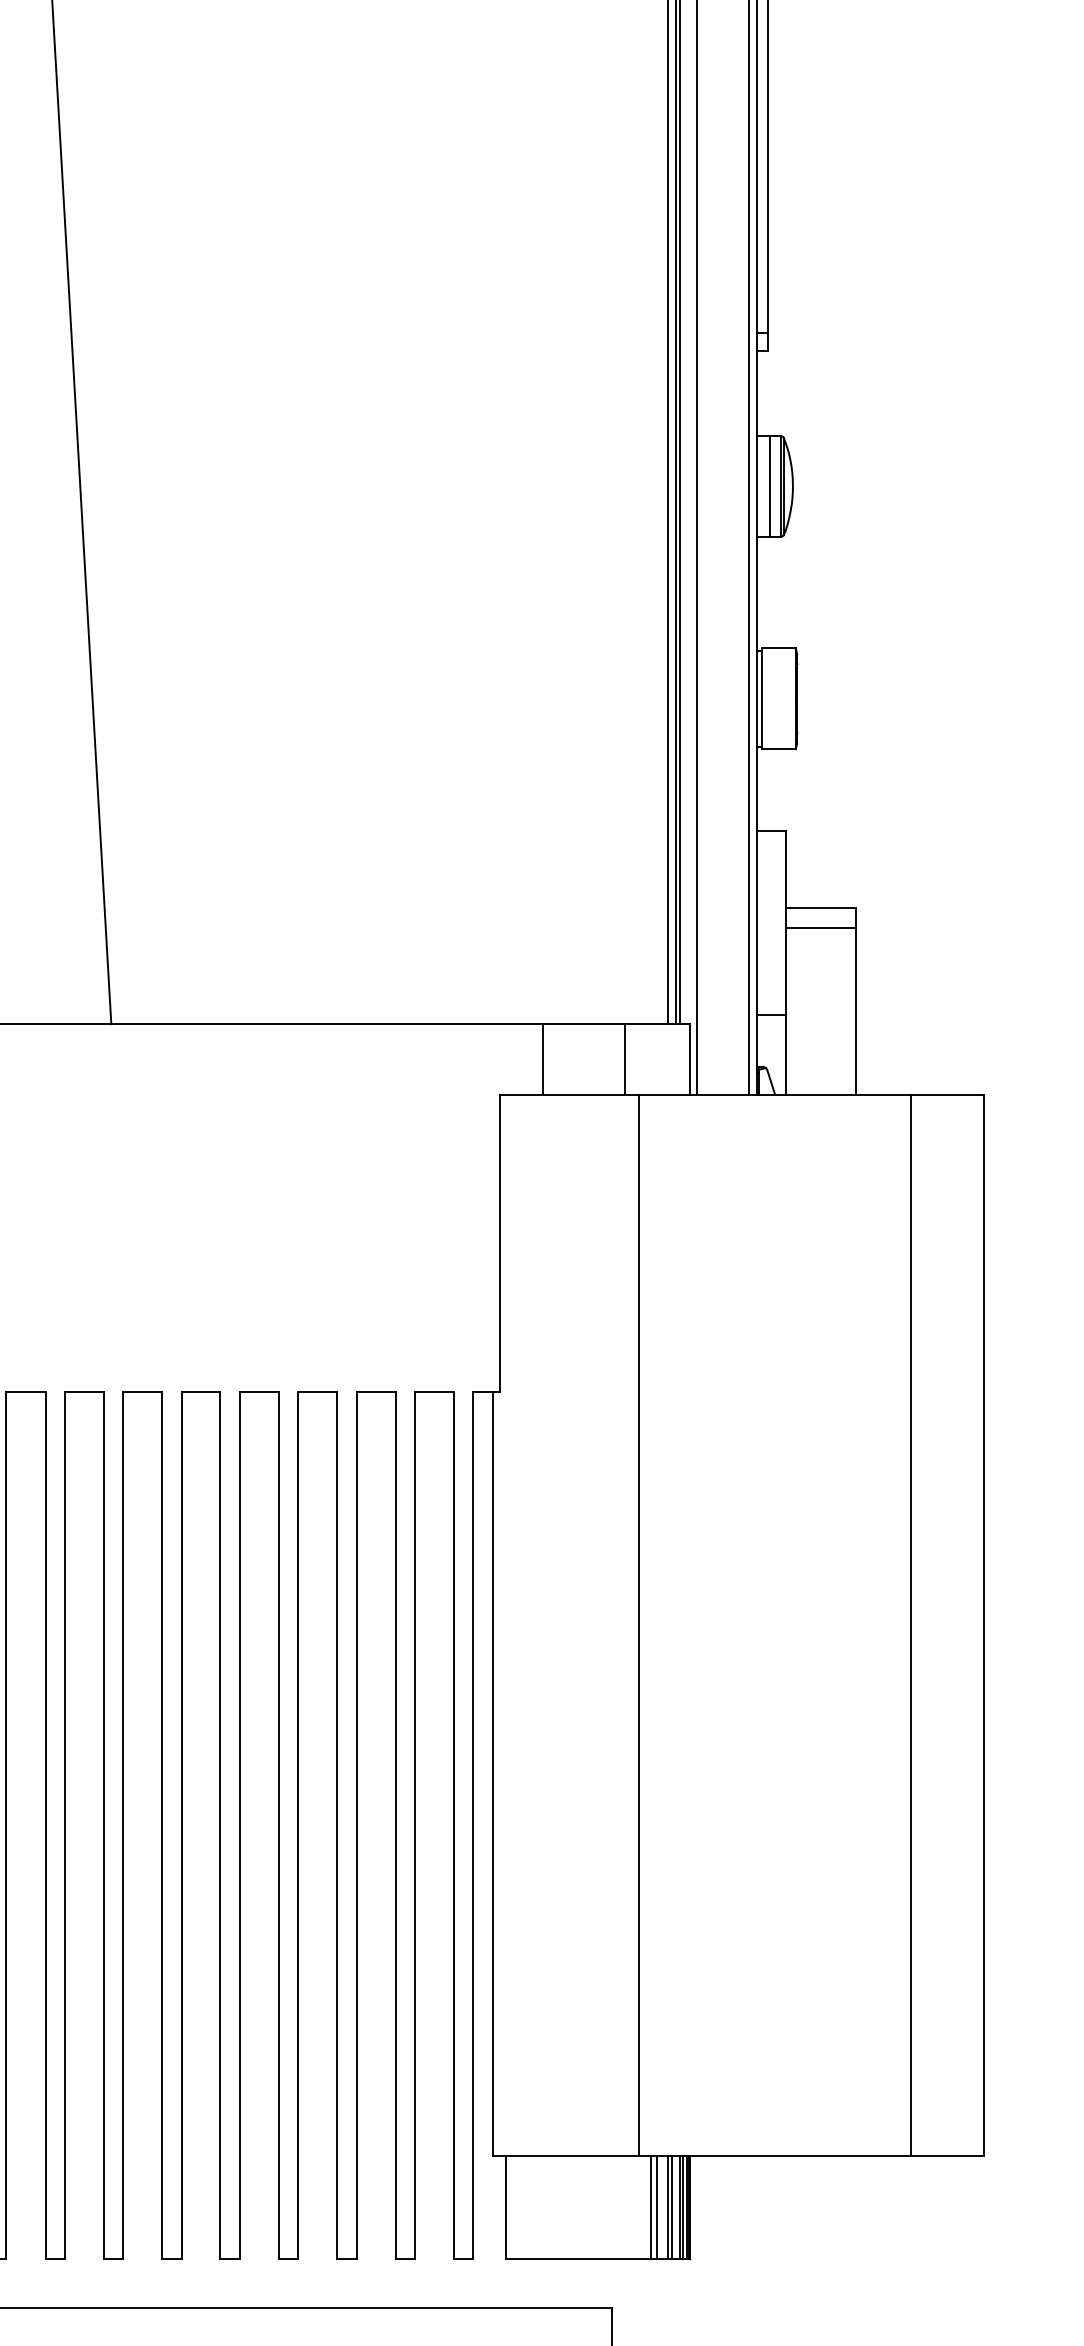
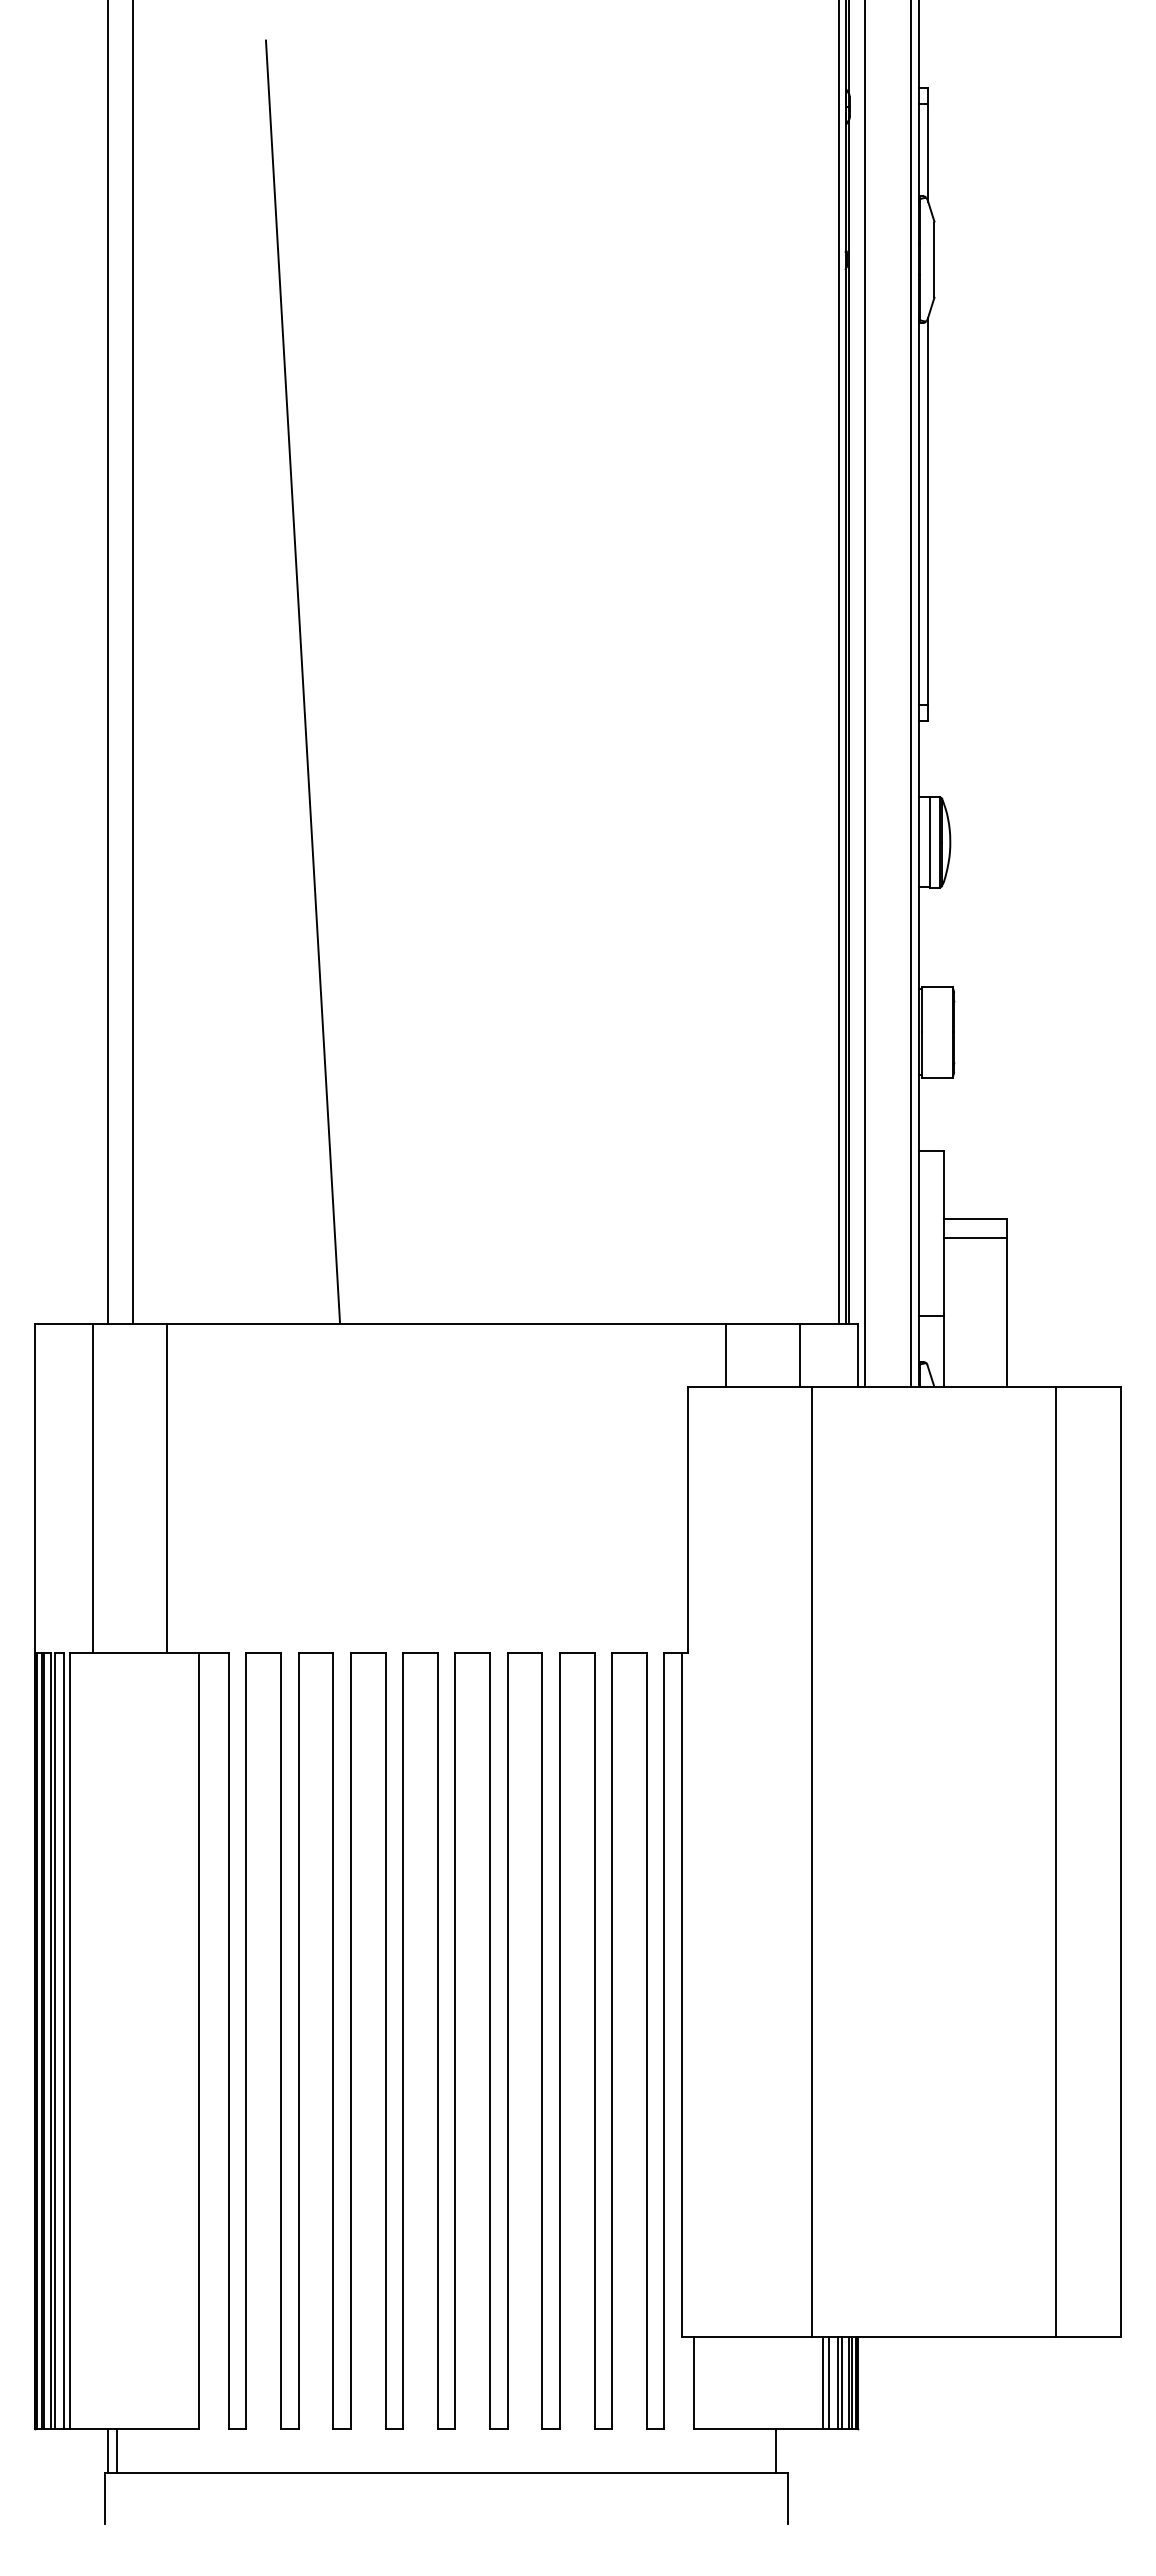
line: (597, 2283) -> (775, 2451), added

